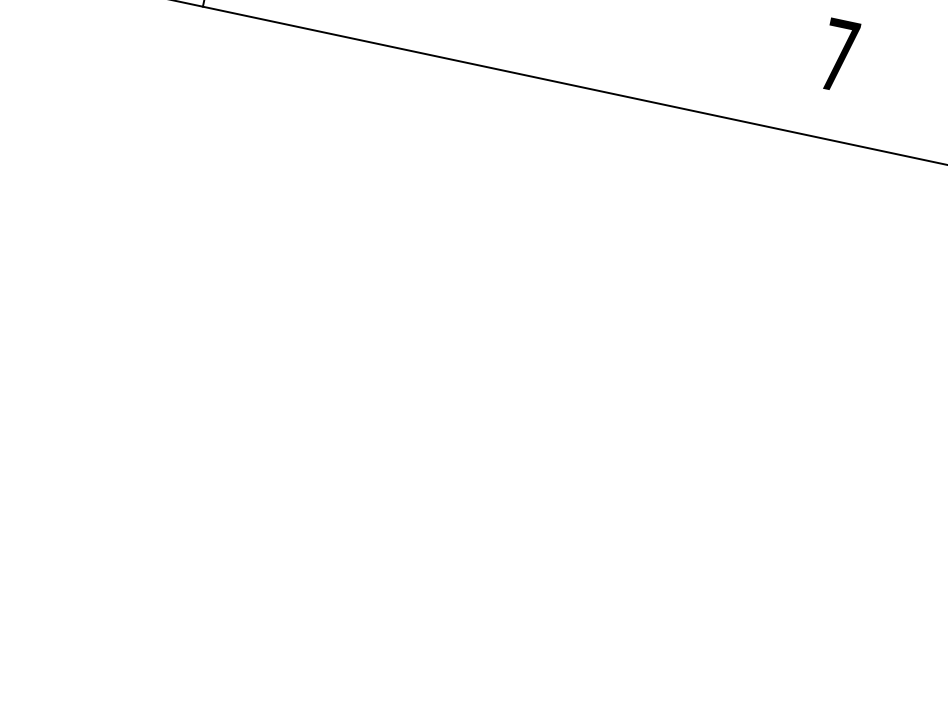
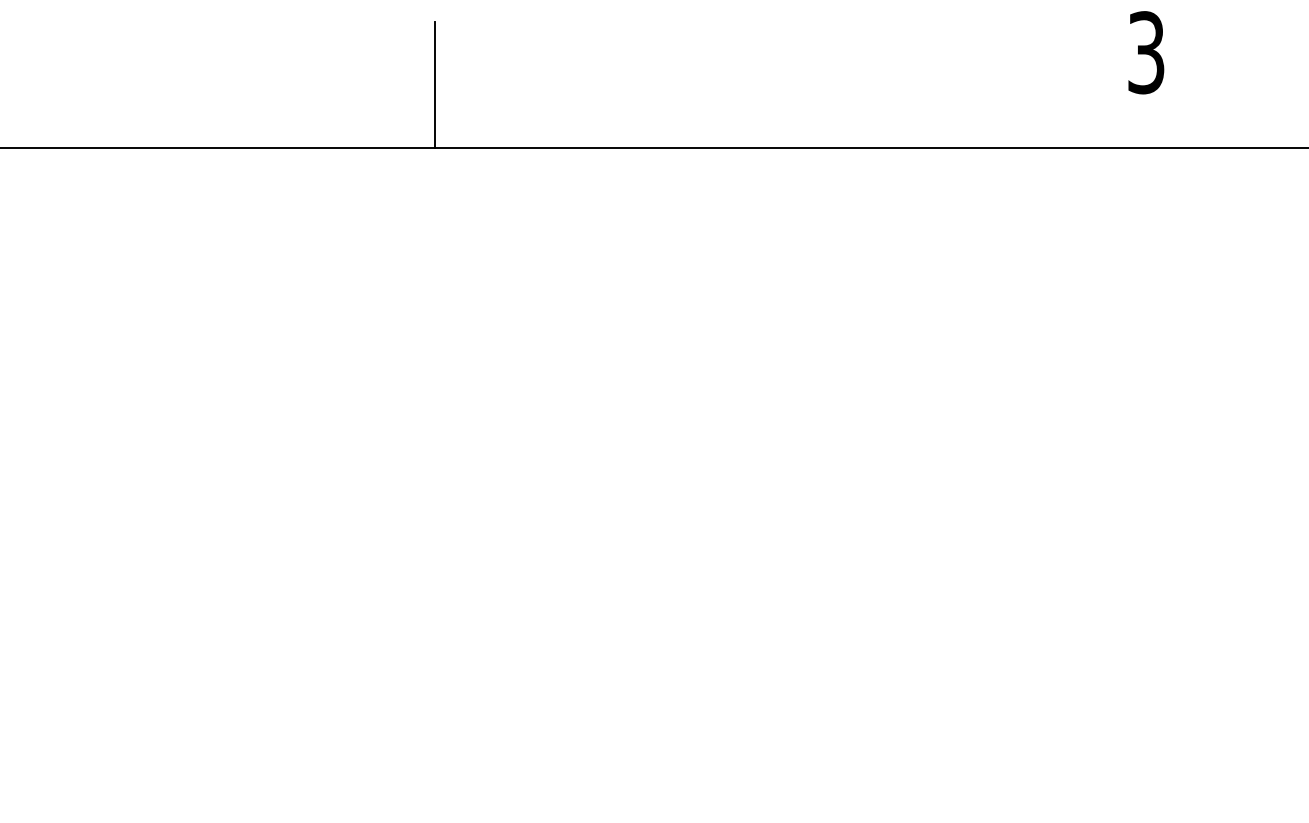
text: (839, 55) -> (1146, 52), 7 -> 3

